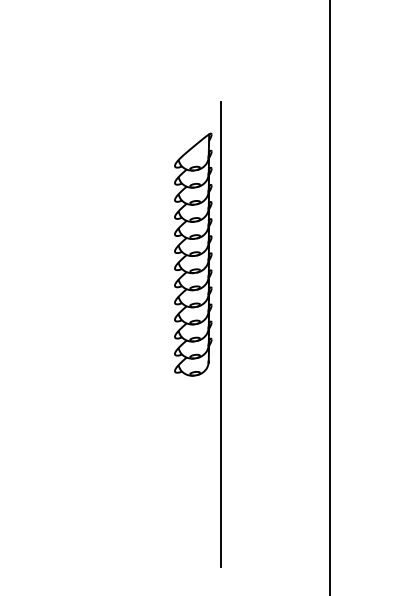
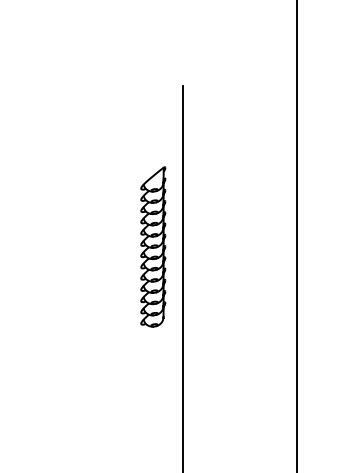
part: (192, 254) -> (152, 246), size x0.62

